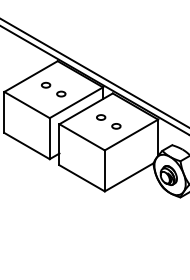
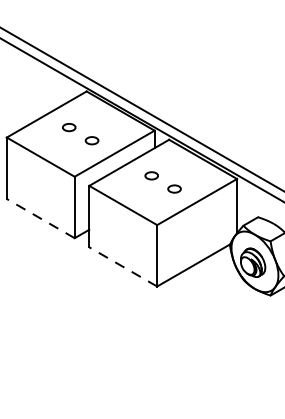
line: (26, 145) -> (39, 217), solid -> dashed
line: (81, 178) -> (122, 267), solid -> dashed

